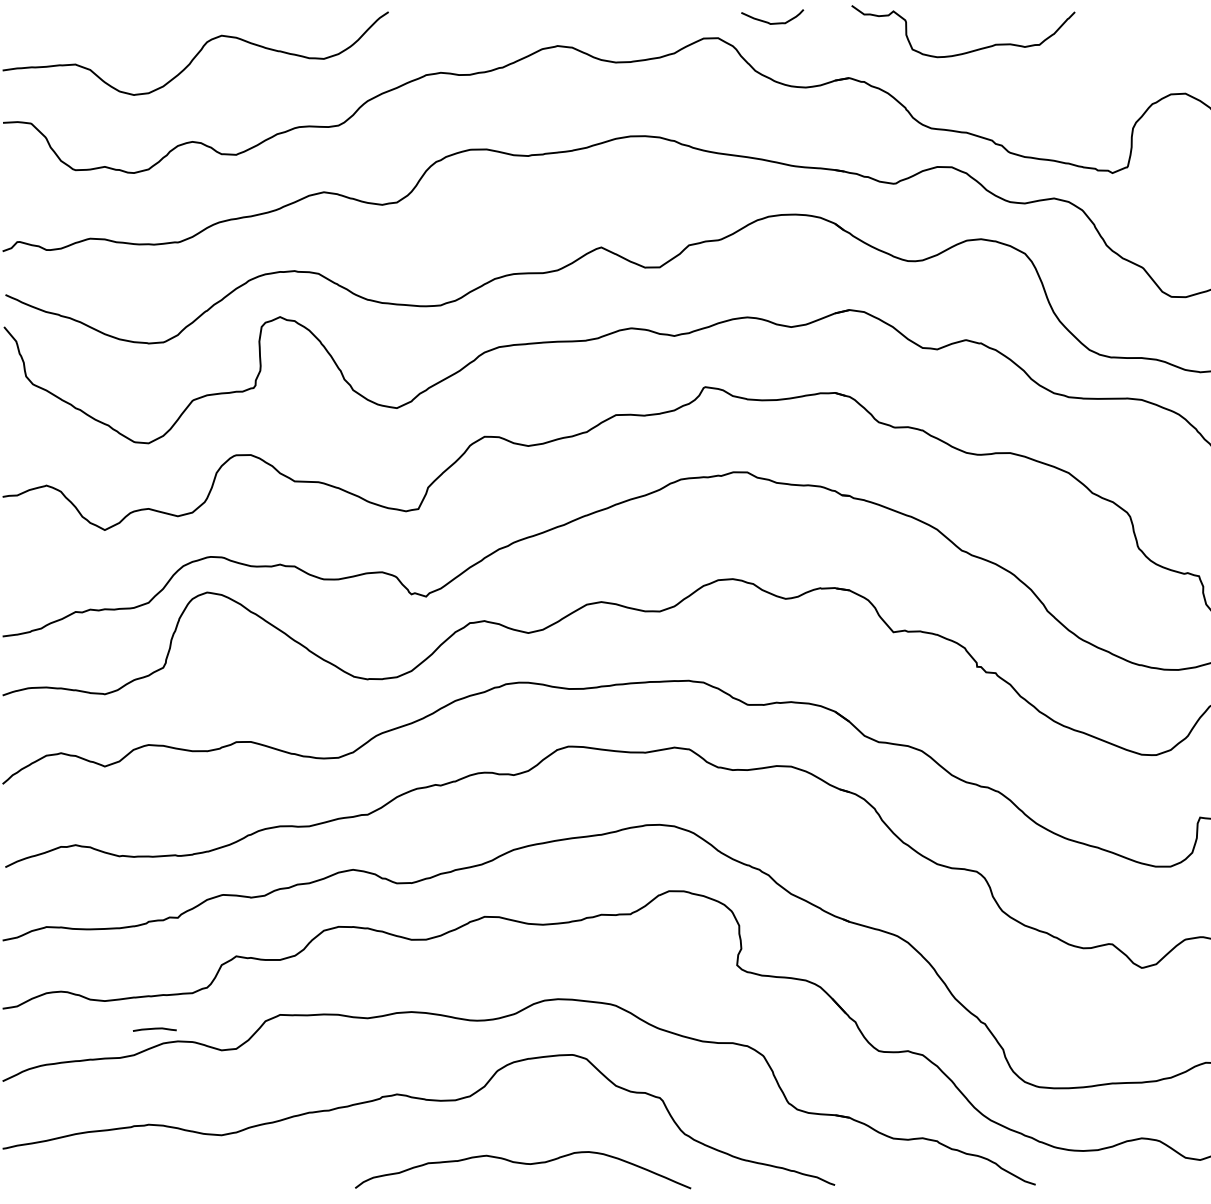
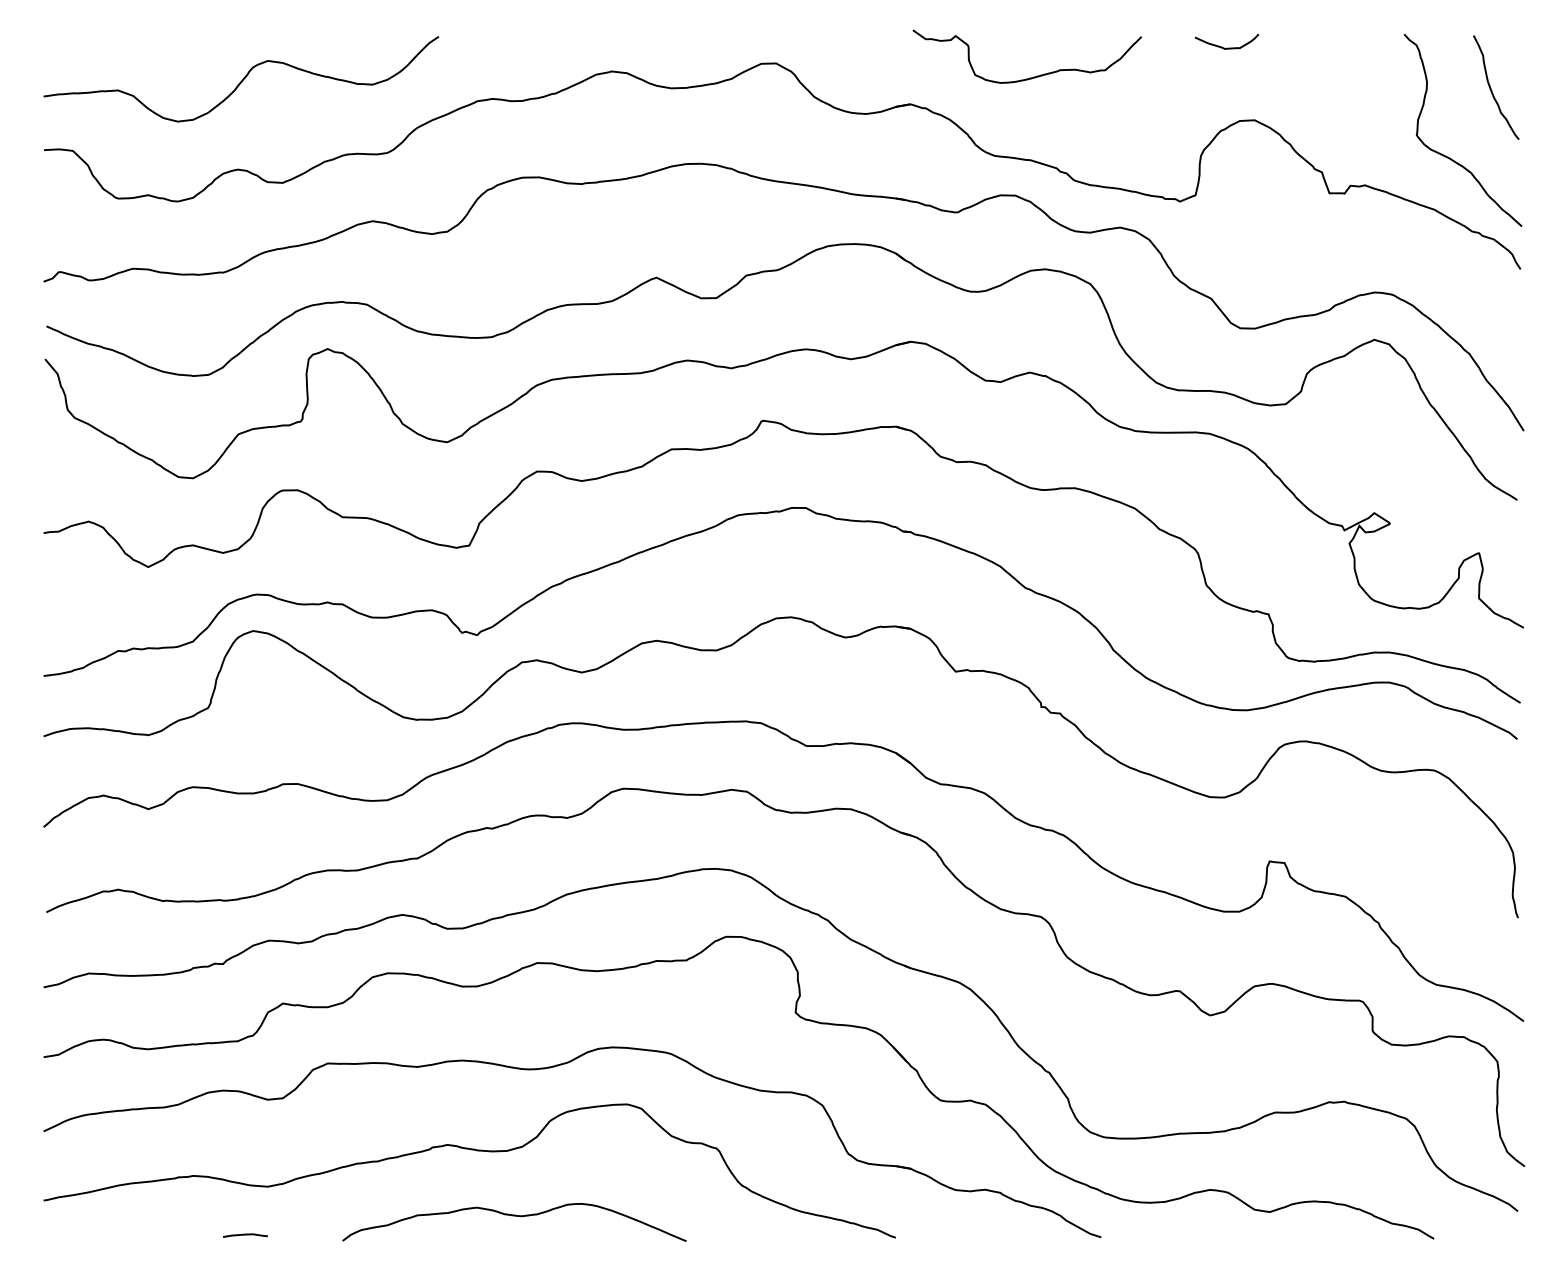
curve: (772, 22) -> (1226, 47), moved
curve: (154, 1029) -> (245, 1235), moved
curve: (523, 1164) -> (514, 1216), moved

